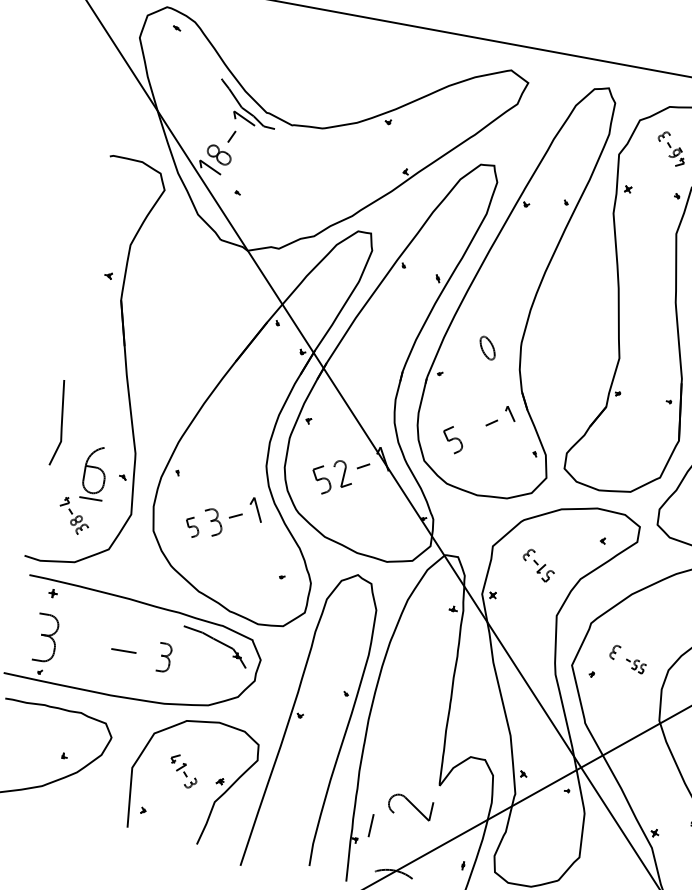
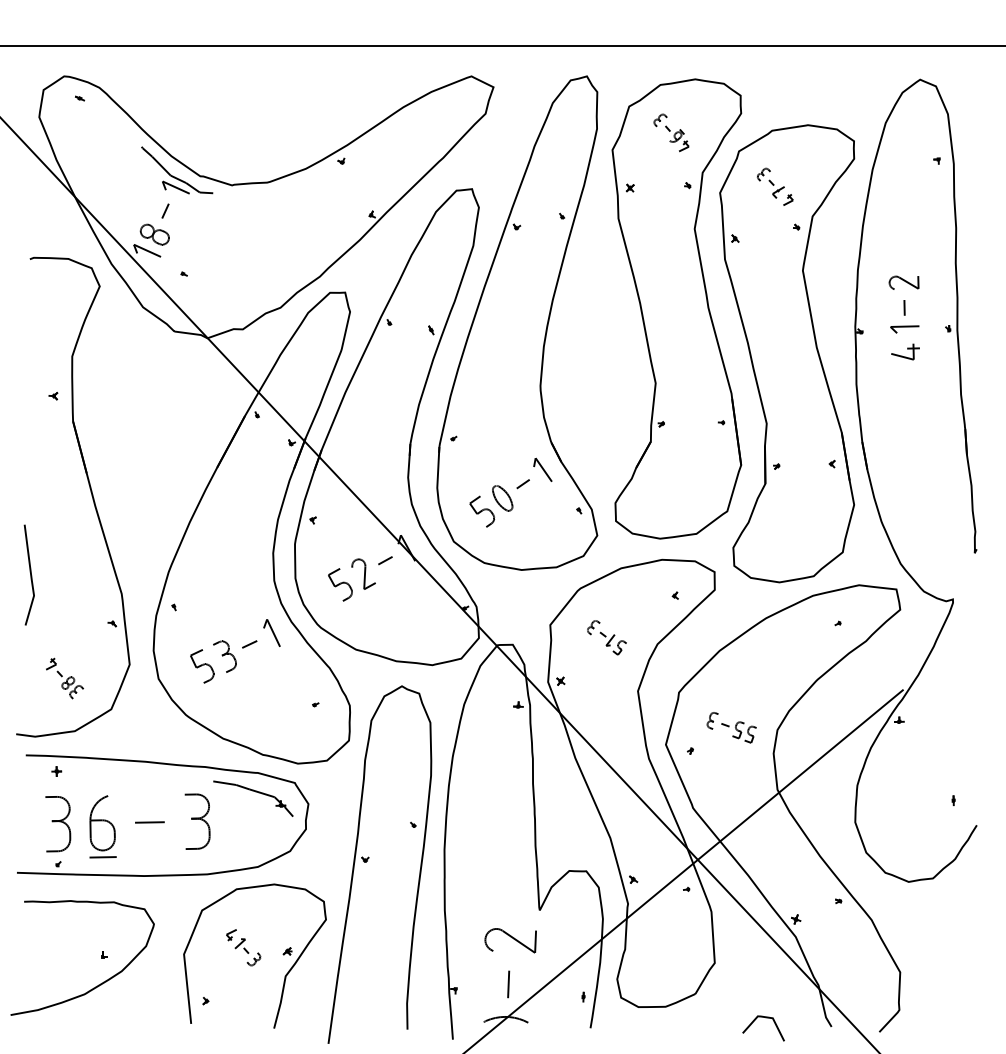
part: (487, 348) -> (502, 498), moved
part: (510, 413) -> (542, 469), size x1.43
part: (95, 472) -> (102, 826), moved
part: (192, 527) -> (202, 666), size x1.43
part: (164, 657) -> (197, 821), size x1.67
part: (635, 666) -> (738, 732), size x1.43
line: (371, 825) -> (508, 984), moved

